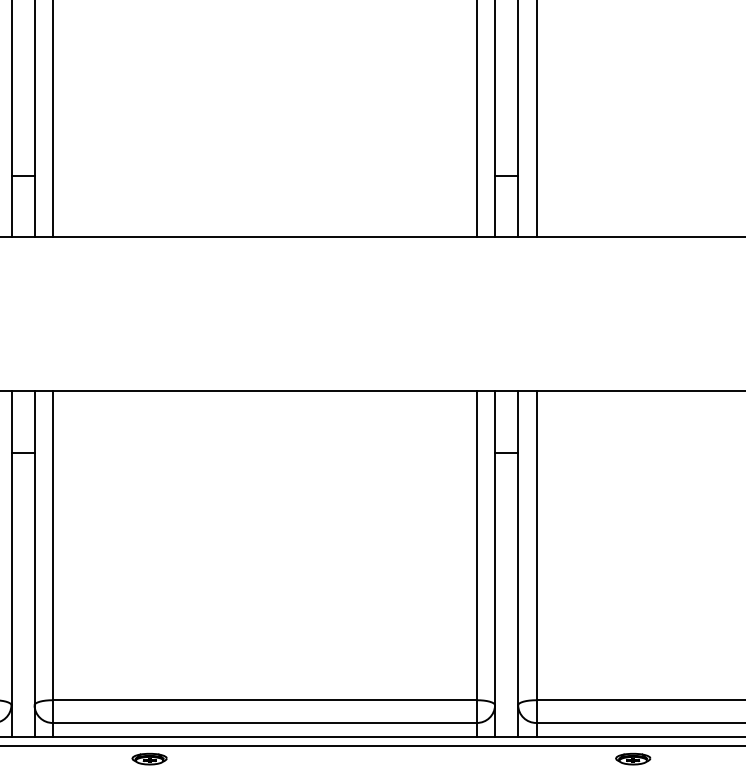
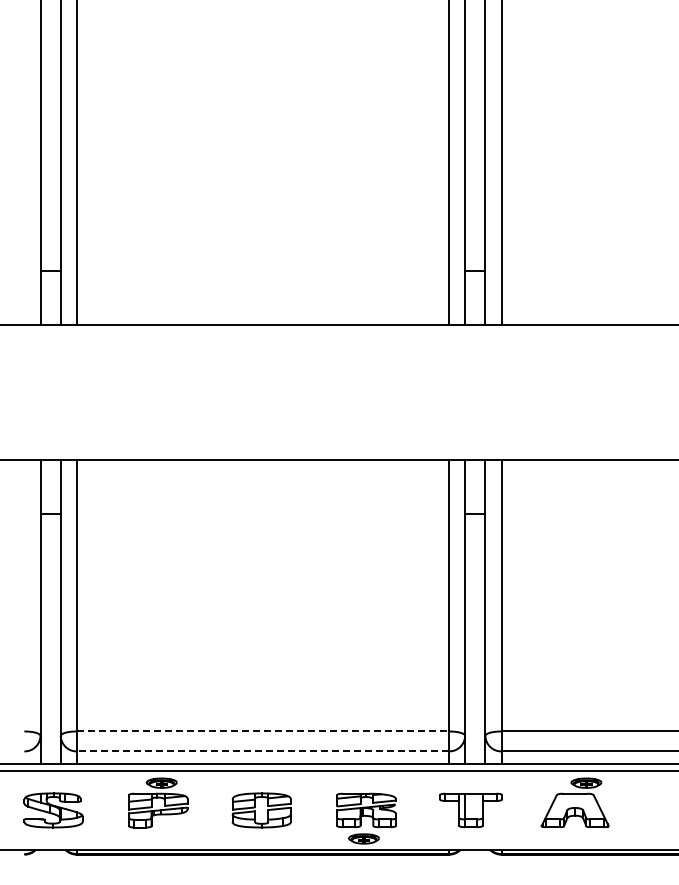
line: (265, 700) -> (263, 731), solid -> dashed
line: (264, 723) -> (262, 751), solid -> dashed

